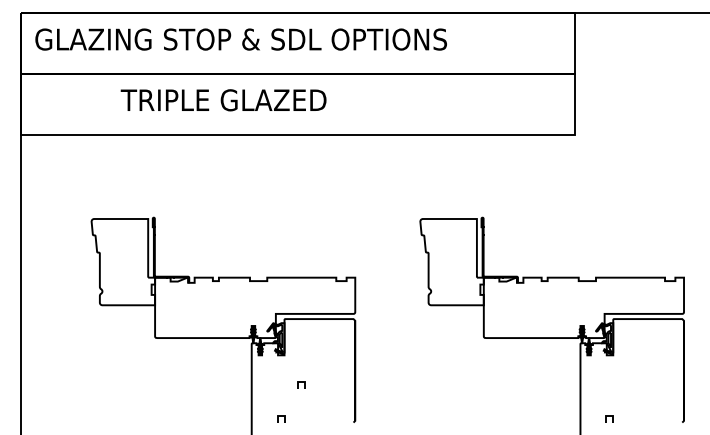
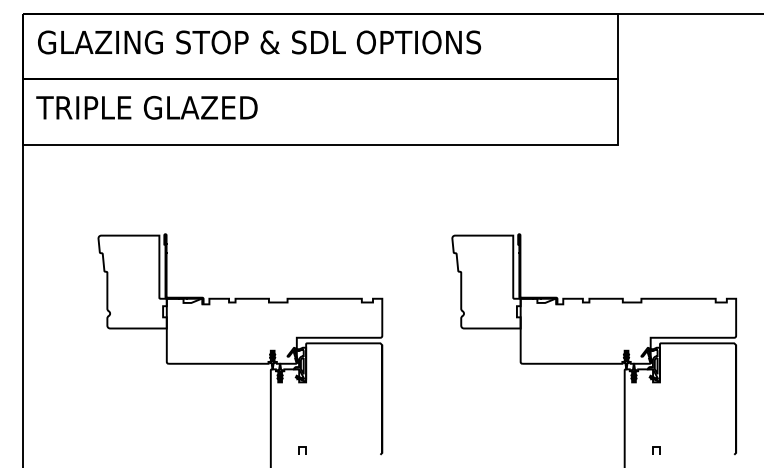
text: (223, 100) -> (146, 108), moved
line: (301, 382) -> (324, 411), removed

